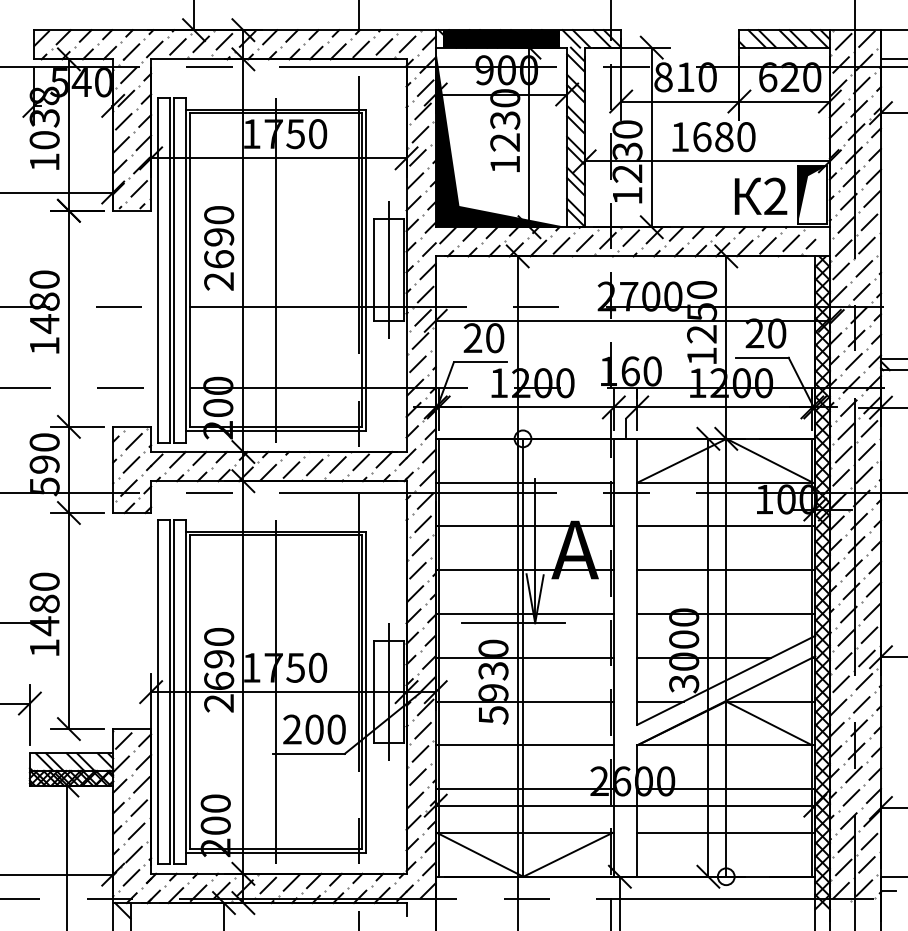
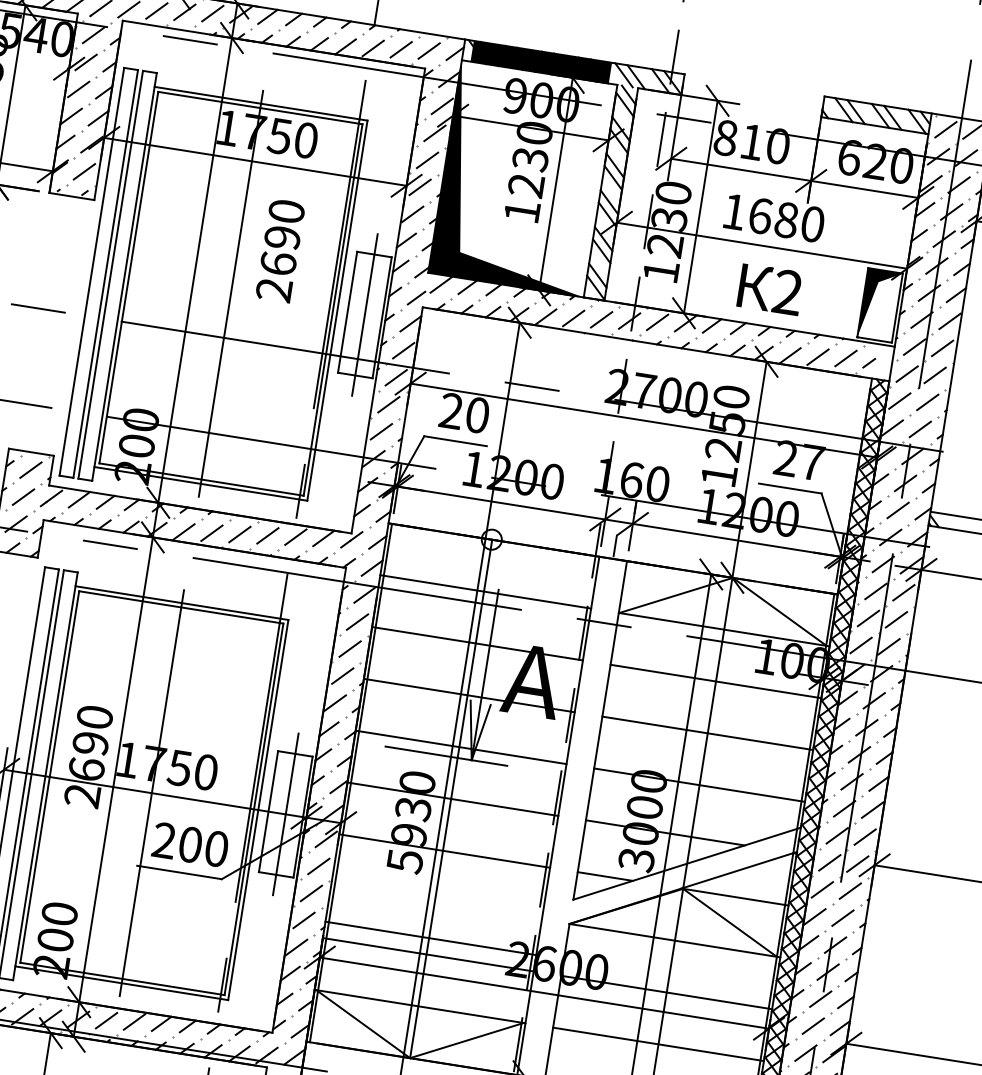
text: (760, 195) -> (770, 288), moved
text: (219, 248) -> (280, 251), moved
text: (777, 333) -> (812, 462), 20 -> 27
line: (524, 745) -> (430, 938), moved

